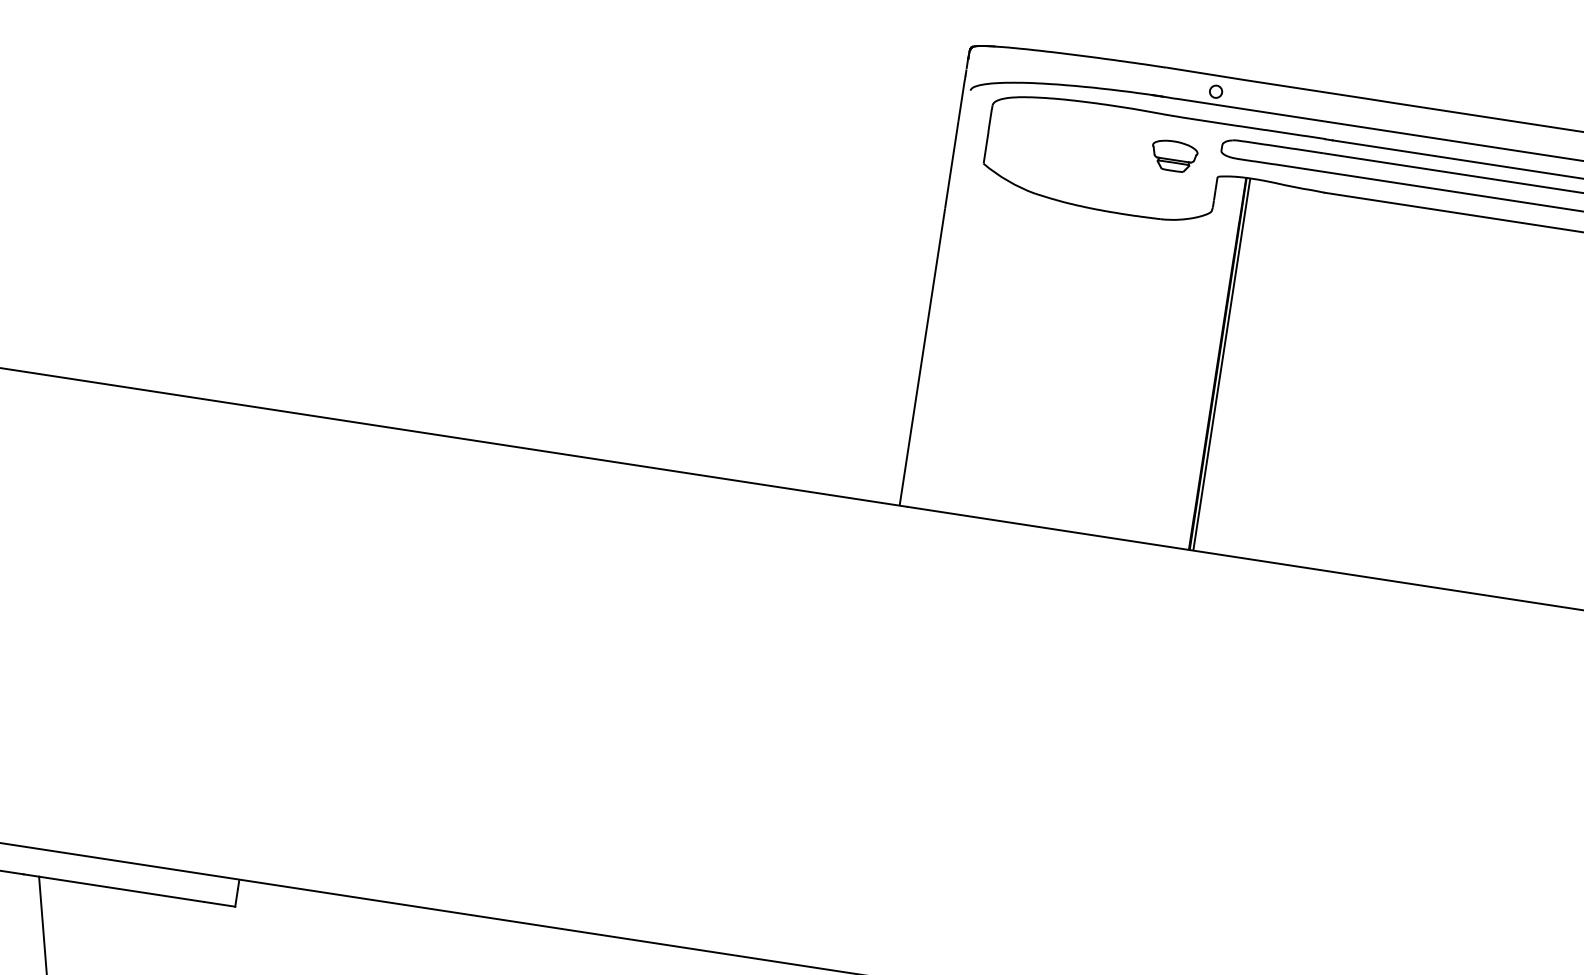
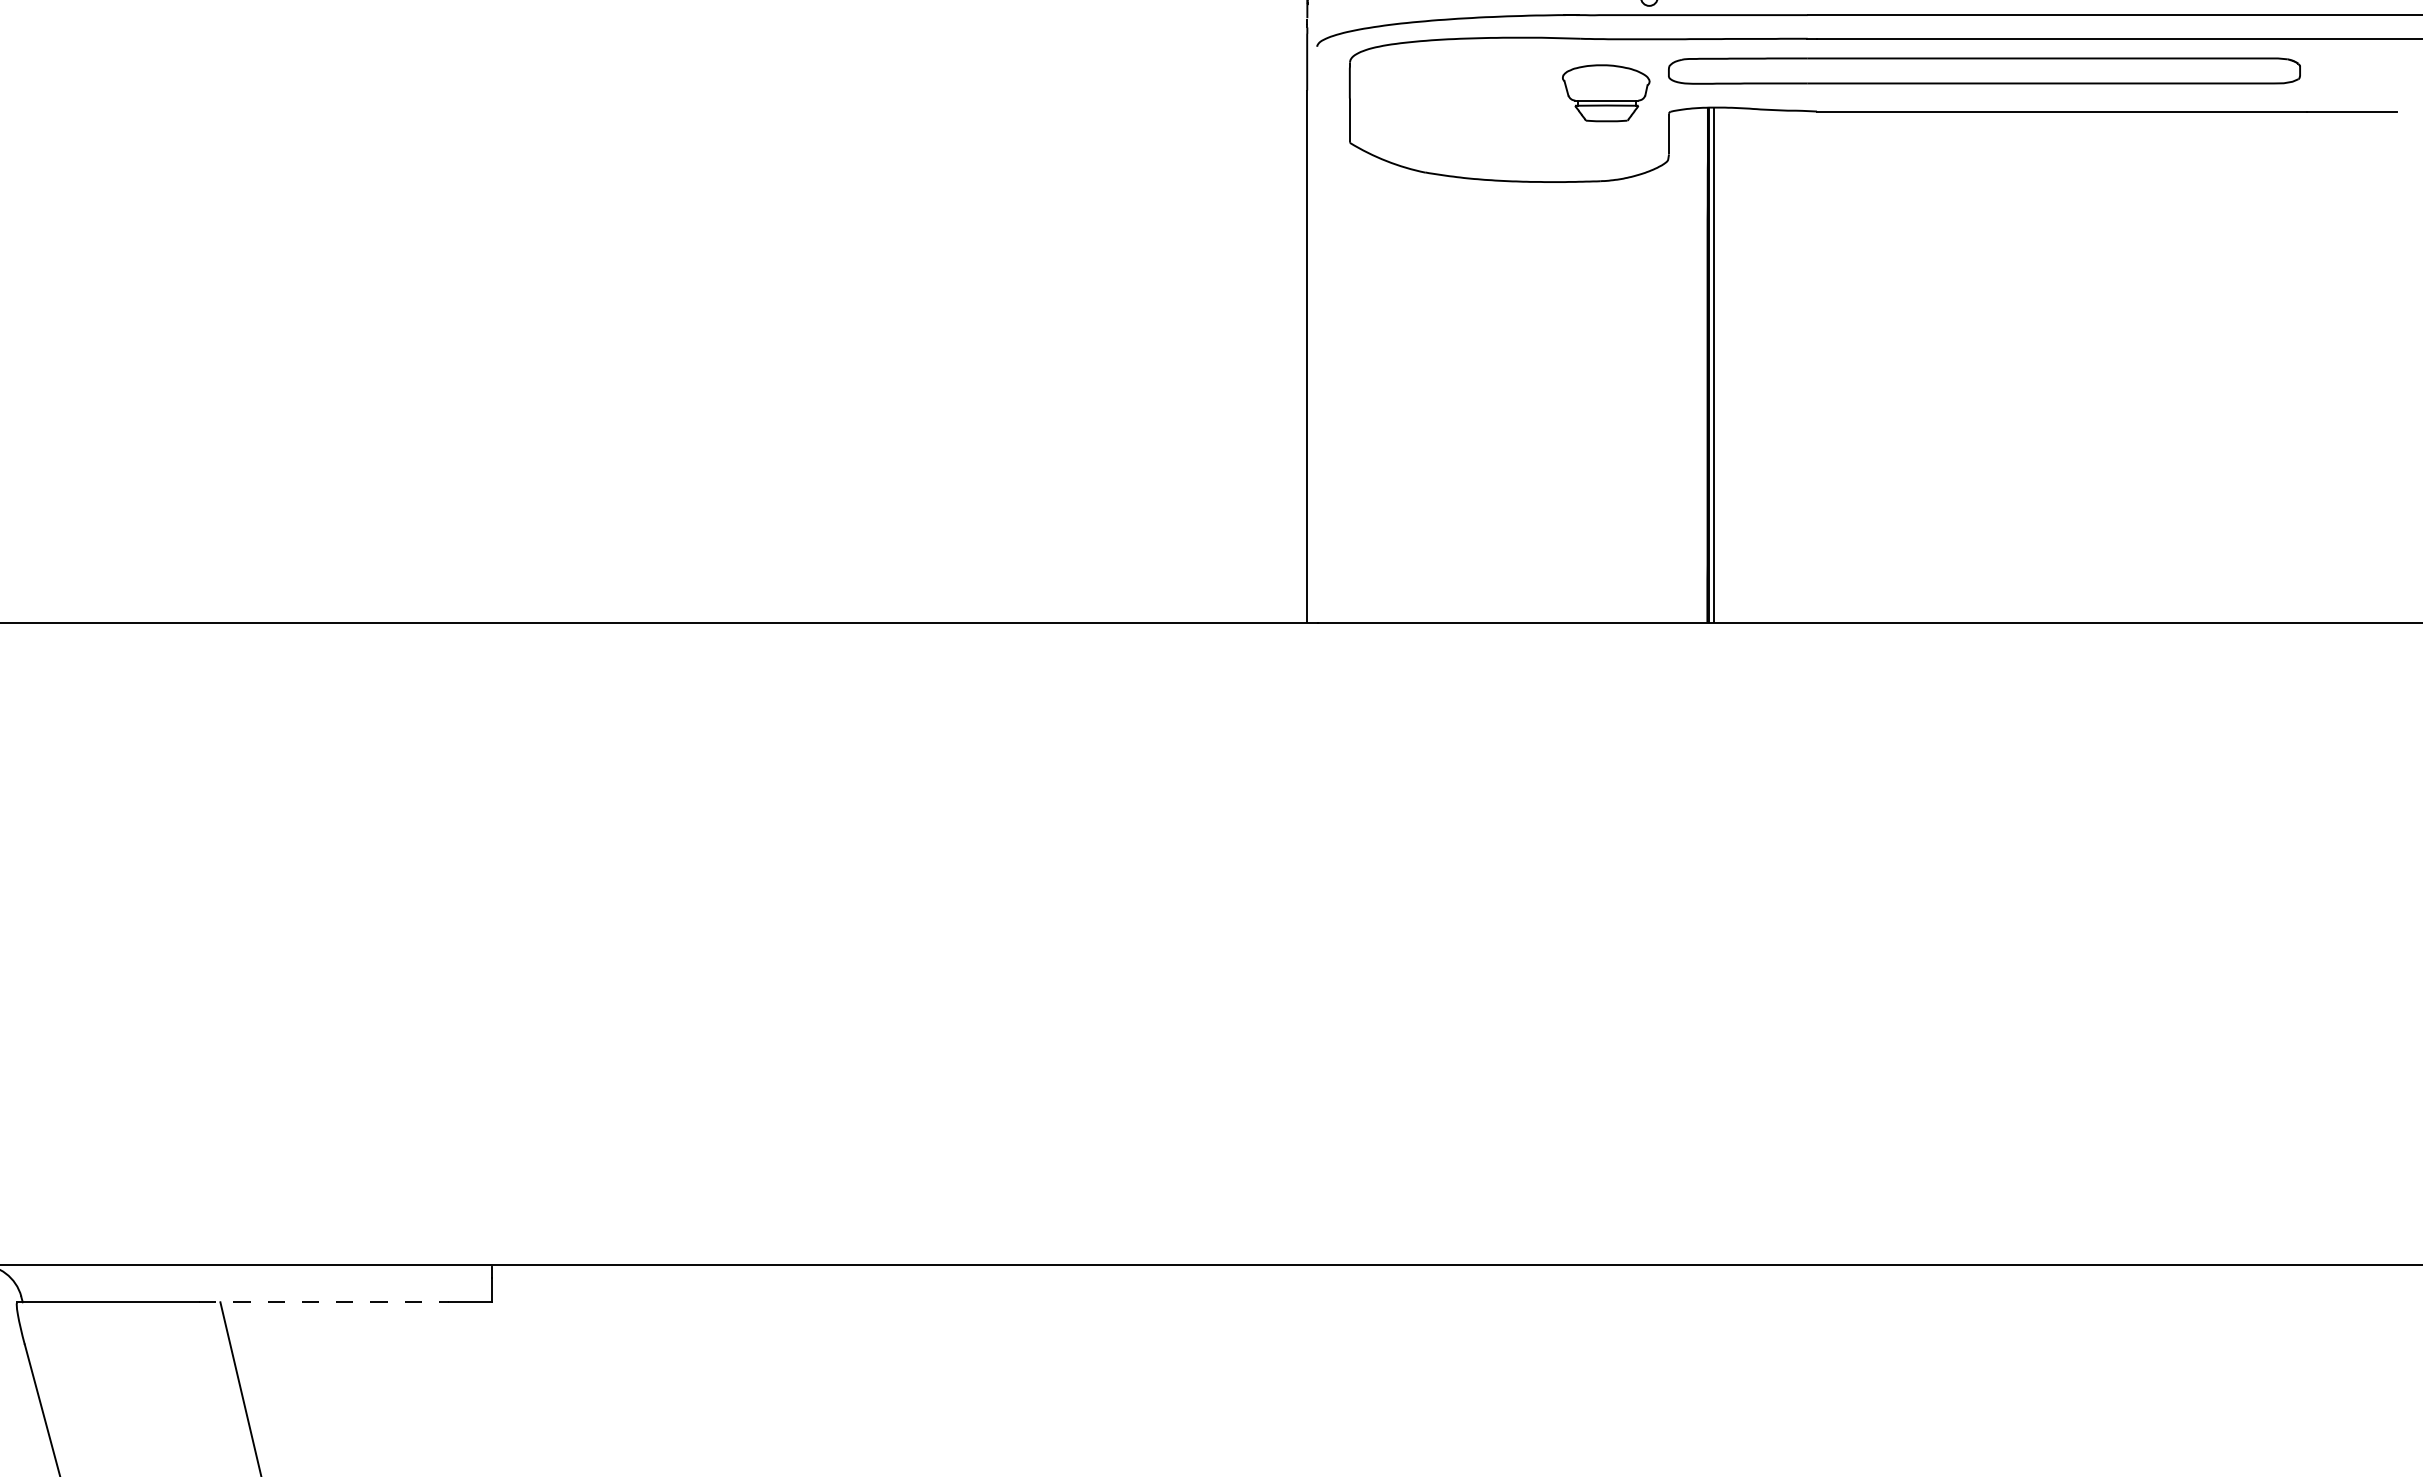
part: (1173, 156) -> (1605, 93), size x1.4
line: (114, 888) -> (324, 1302), solid -> dashed

